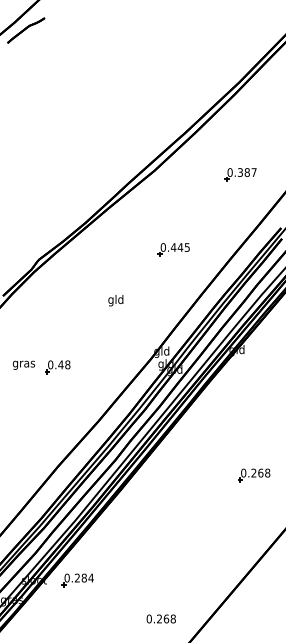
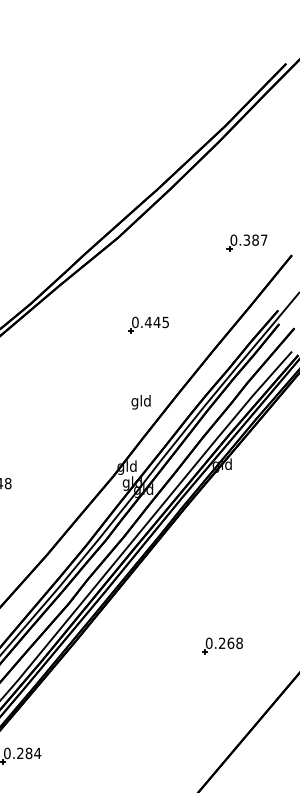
part: (240, 174) -> (246, 242), moved
part: (173, 249) -> (148, 324), moved
text: (115, 300) -> (140, 402), moved
part: (254, 475) -> (222, 646), moved

